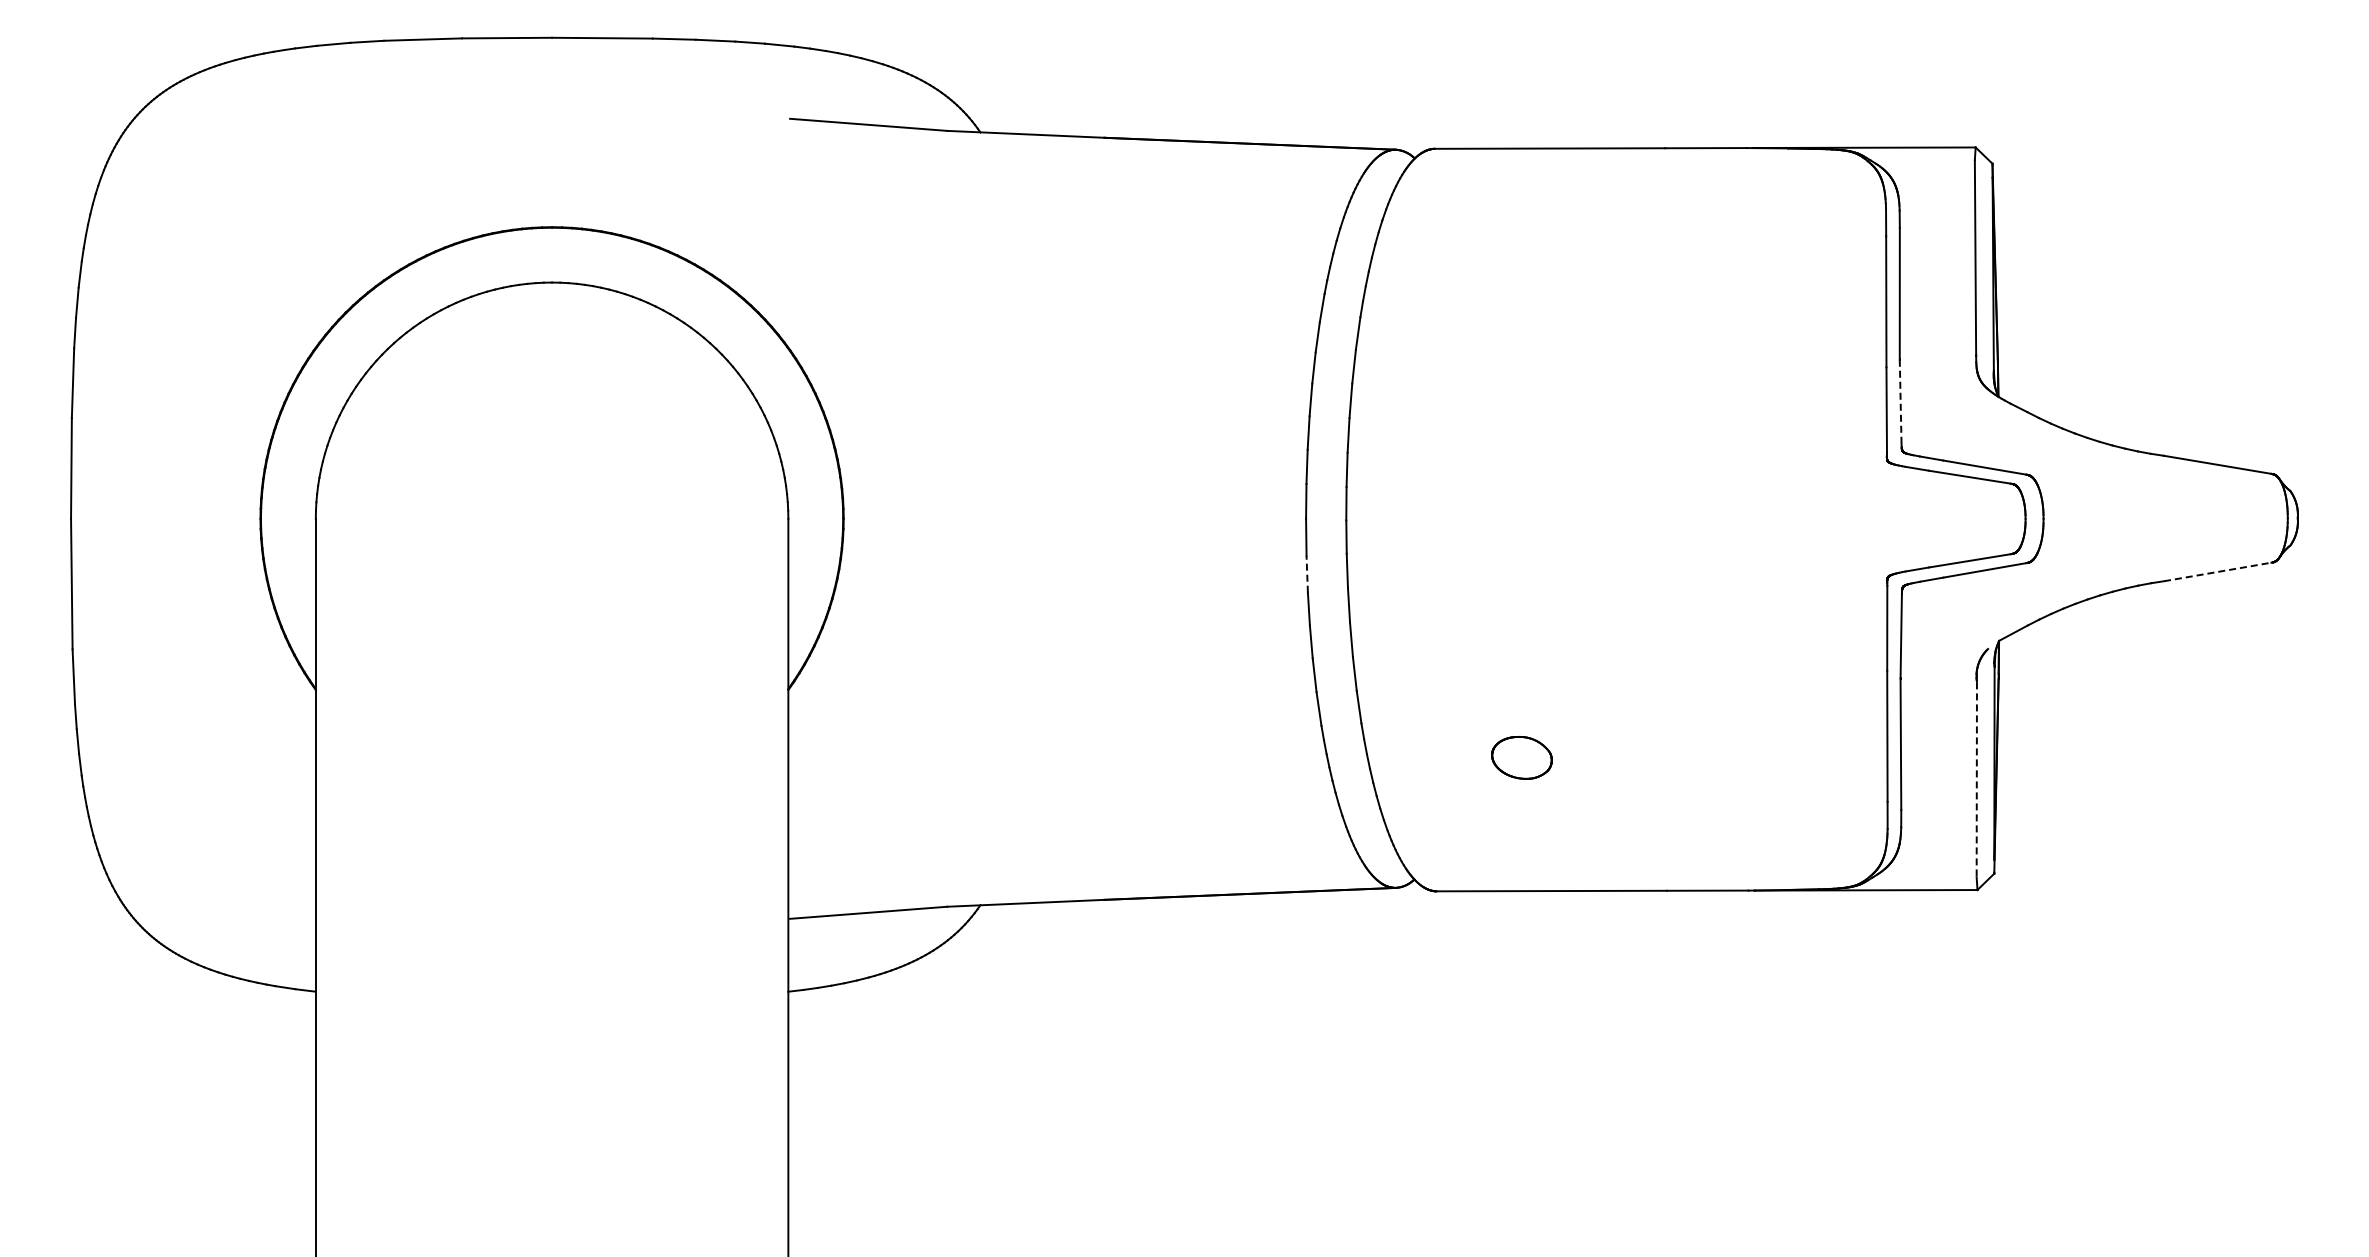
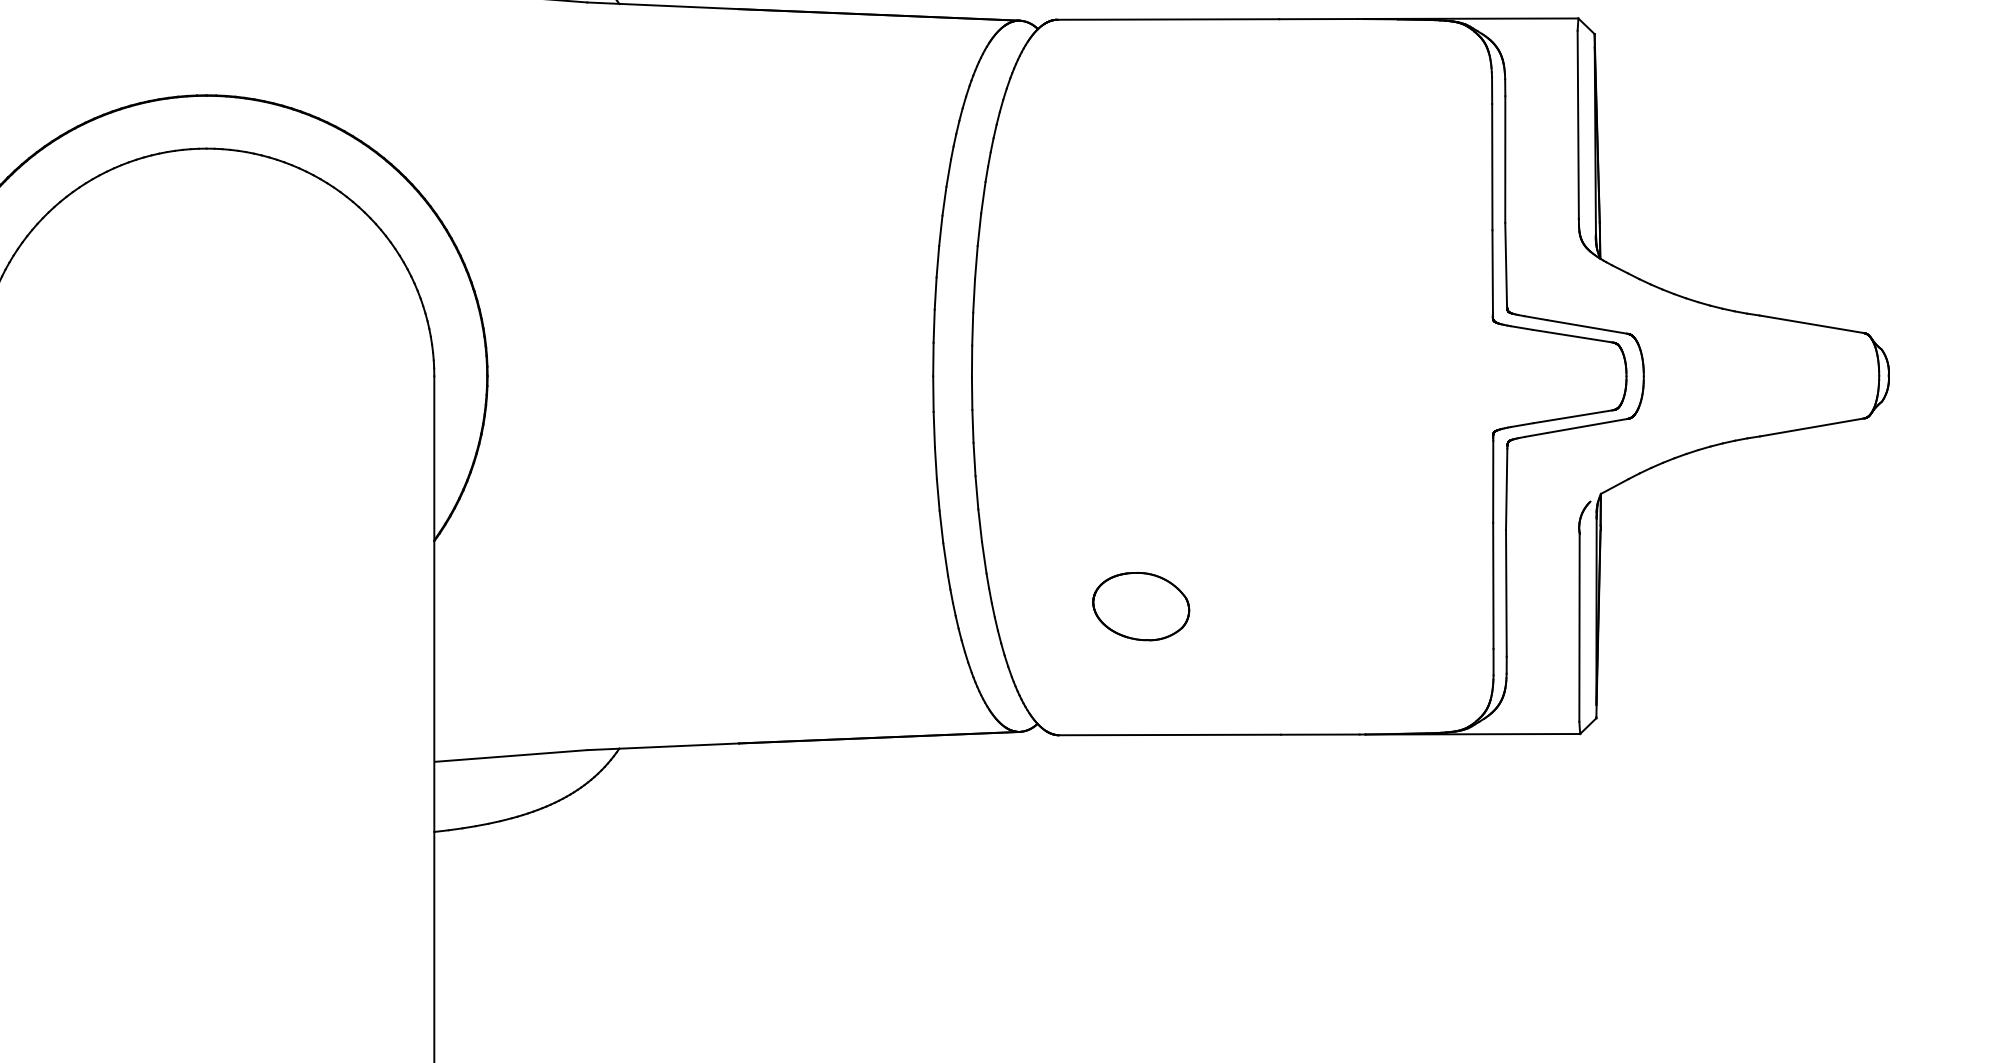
line: (1900, 402) -> (1505, 264), dashed -> solid
line: (2218, 571) -> (1812, 427), dashed -> solid
line: (1307, 573) -> (934, 428), dashed -> solid
part: (1521, 757) -> (1140, 606), size x1.67
line: (1976, 780) -> (1579, 628), dashed -> solid

